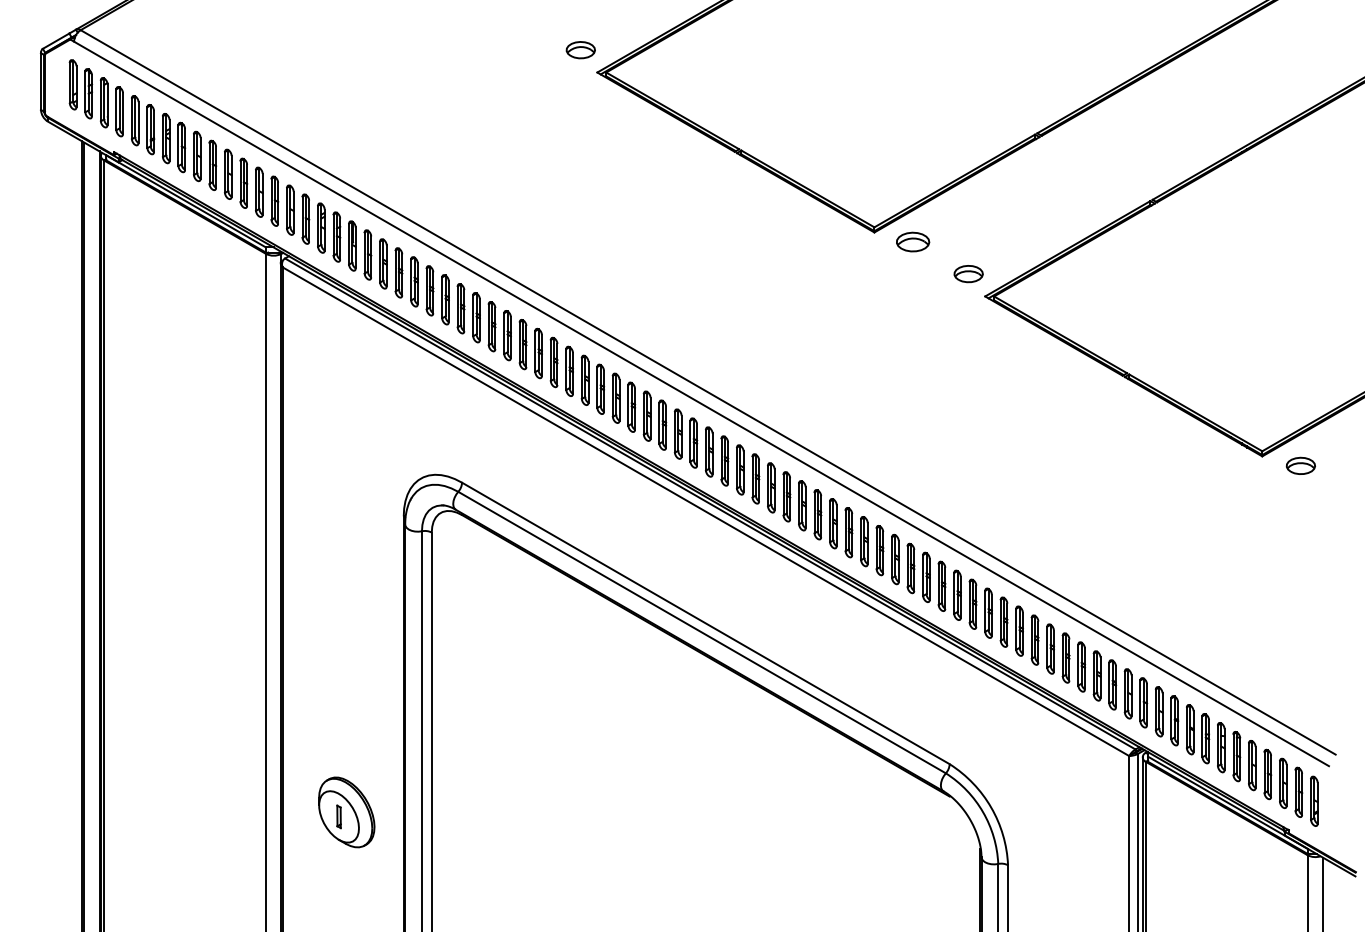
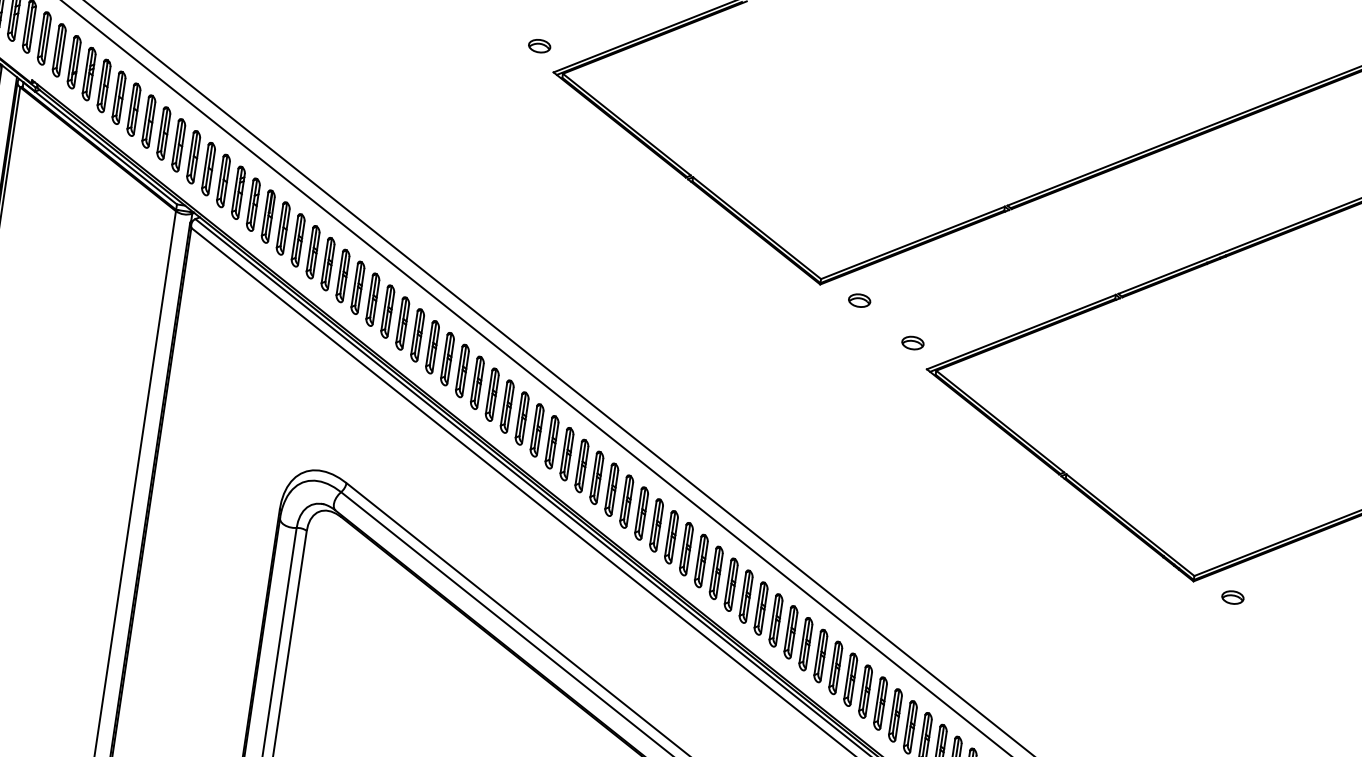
part: (580, 49) -> (539, 45), size x0.71
part: (913, 241) -> (860, 300), size x0.62
part: (968, 273) -> (912, 342), size x0.71
part: (1301, 465) -> (1233, 597), size x0.71

